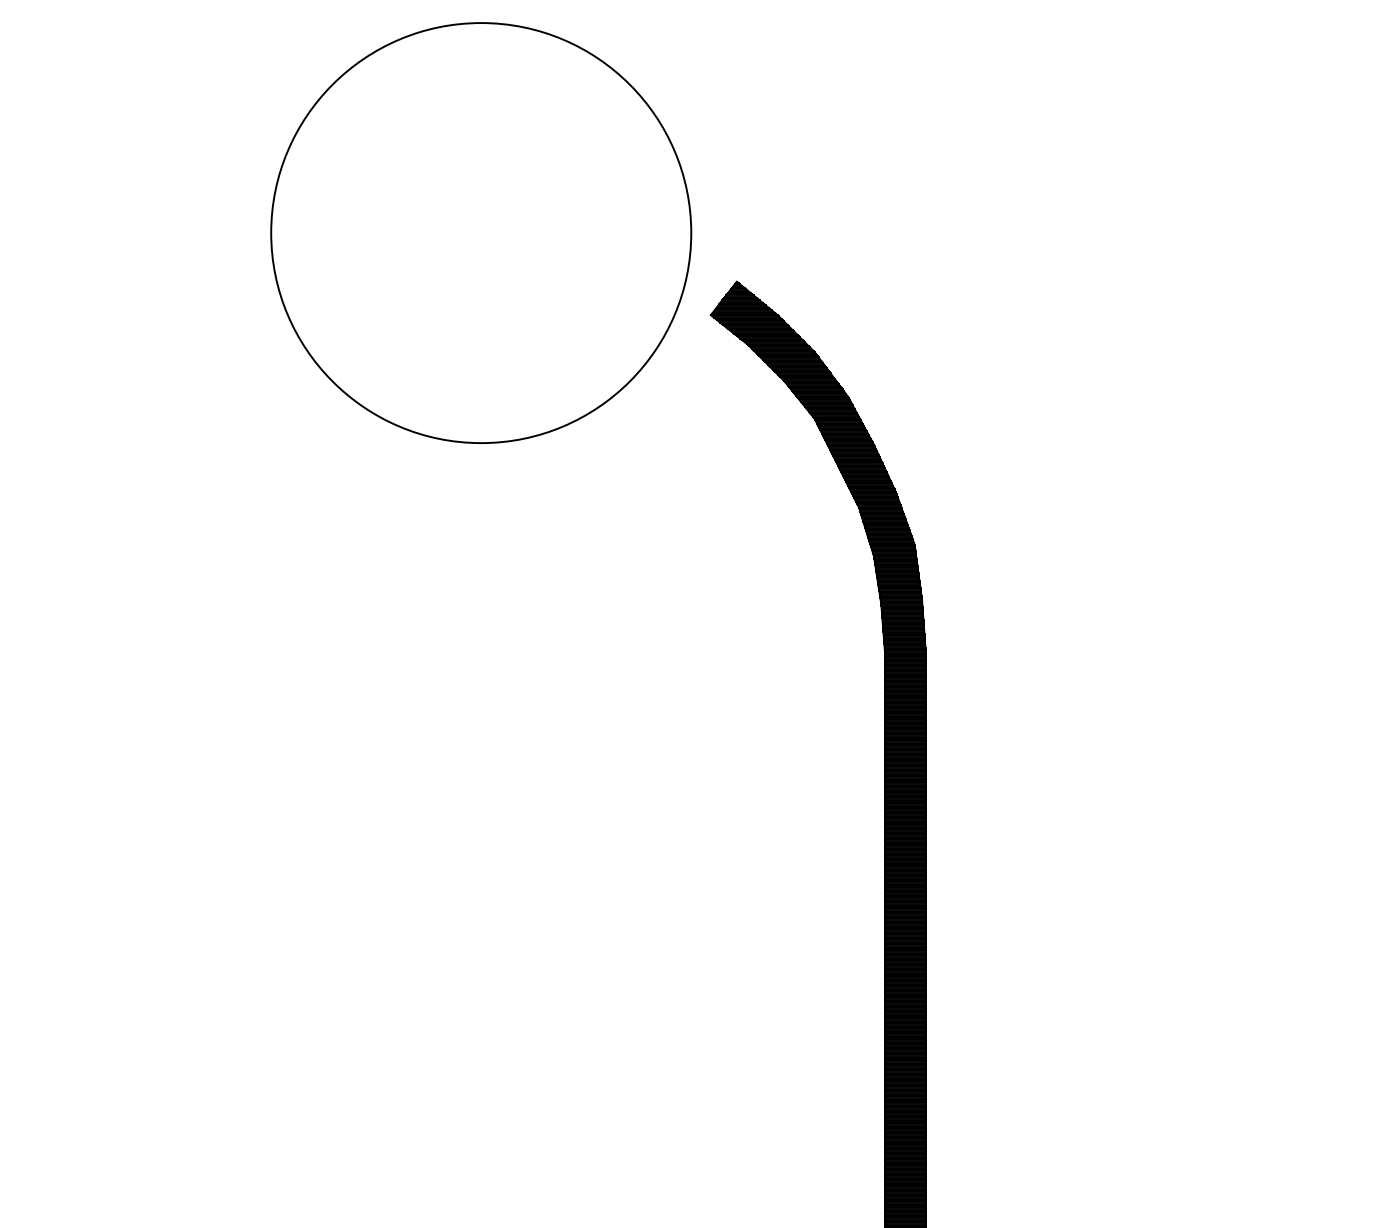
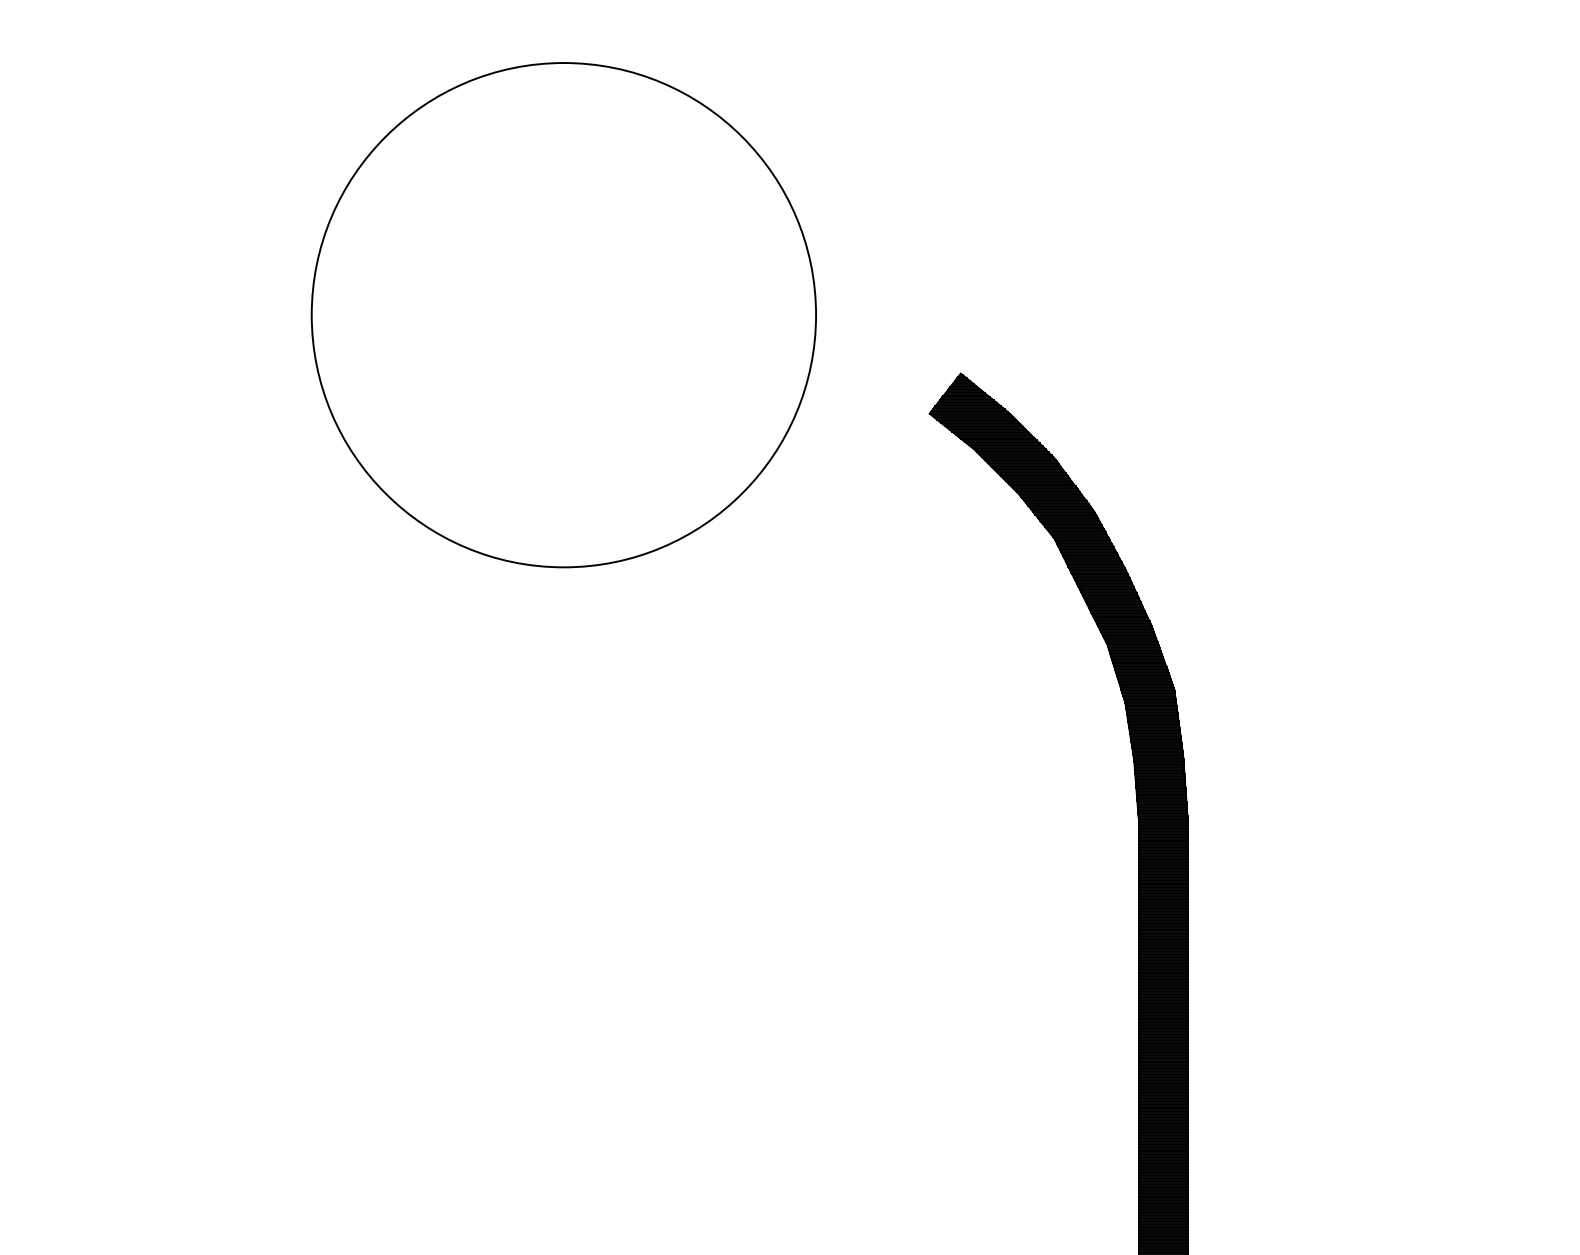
circle: (481, 232) -> (564, 314), moved

